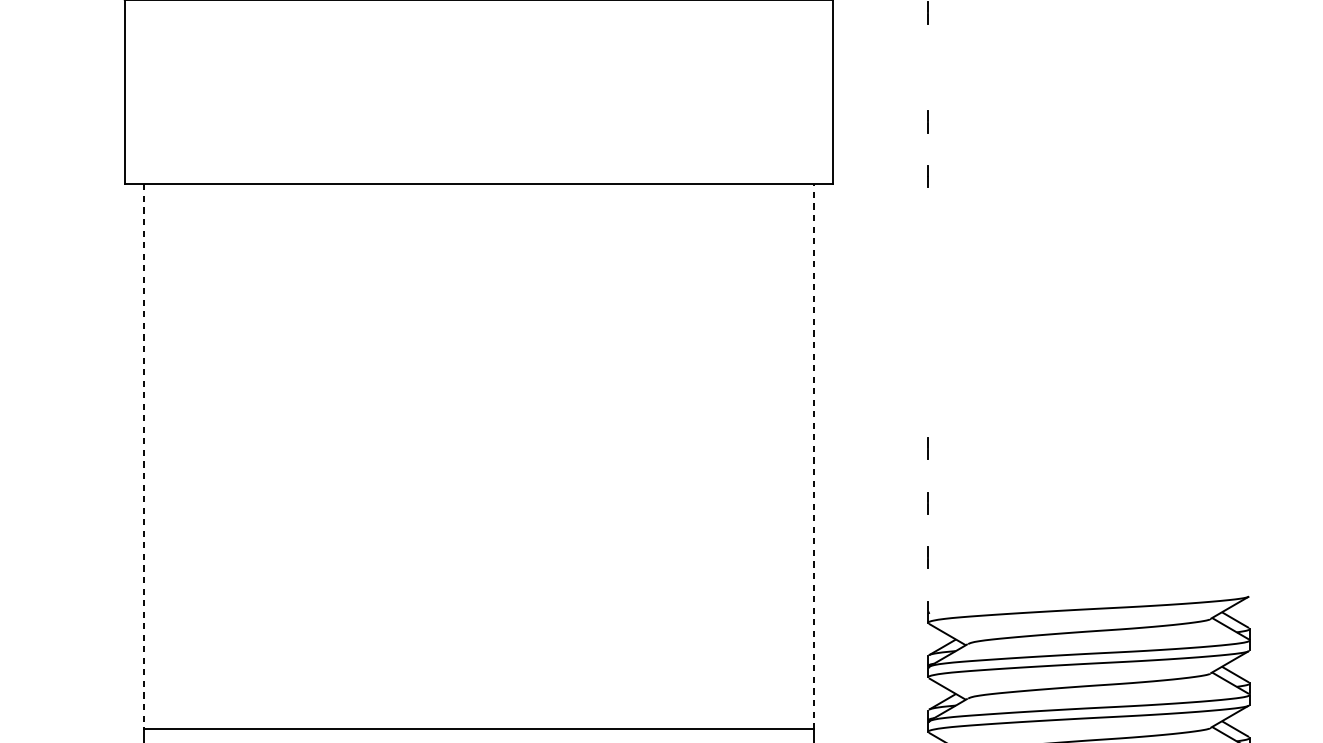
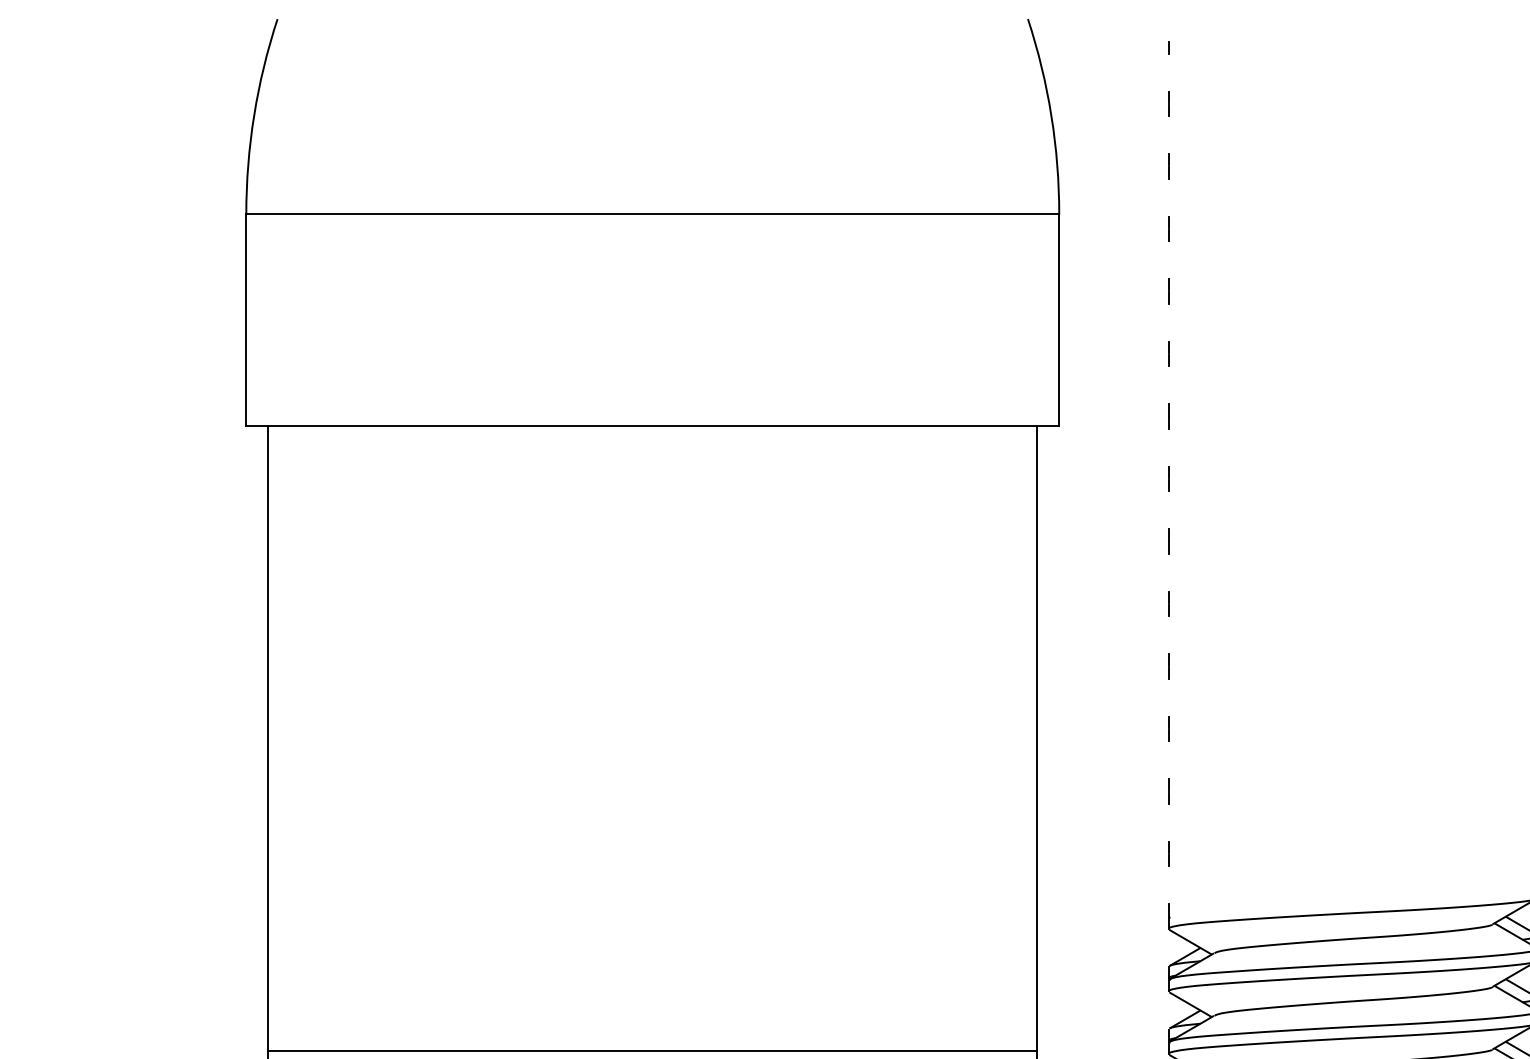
line: (928, 67) -> (1168, 291), added
line: (928, 230) -> (1168, 478), added
line: (928, 285) -> (1168, 541), added
line: (928, 339) -> (1168, 603), added
line: (928, 394) -> (1168, 666), added
line: (143, 456) -> (268, 738), dashed -> solid
line: (813, 456) -> (1037, 738), dashed -> solid

